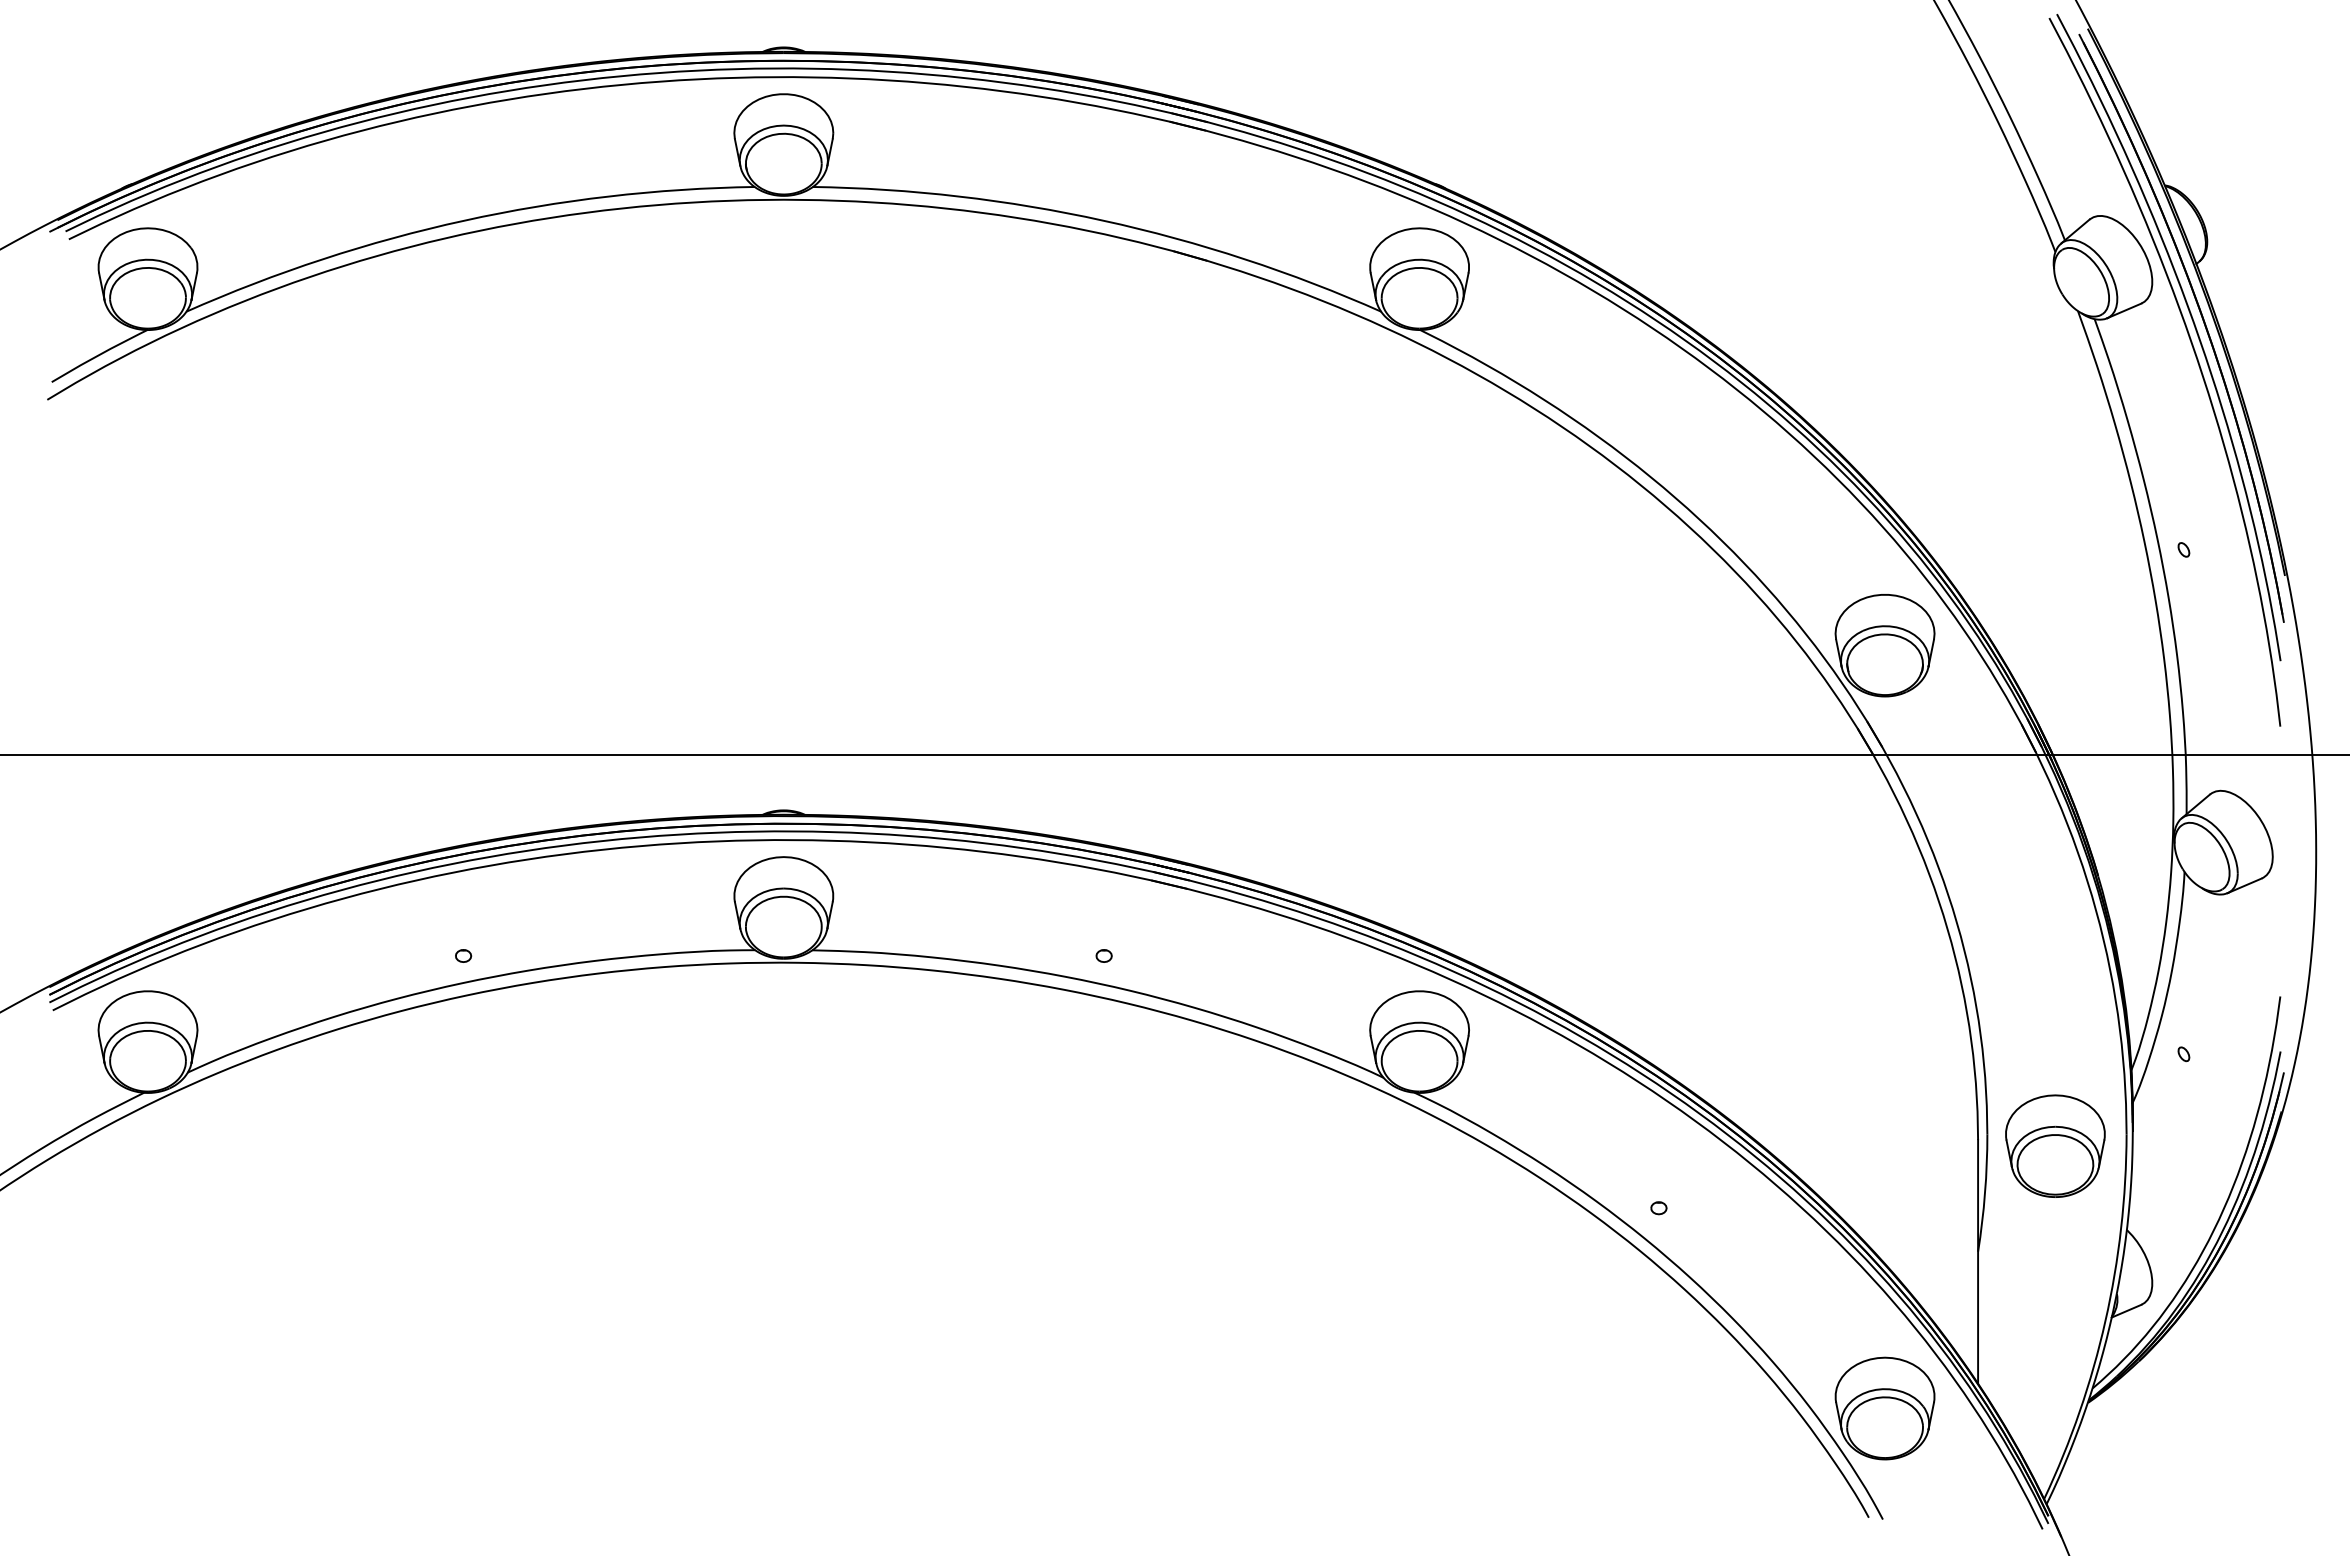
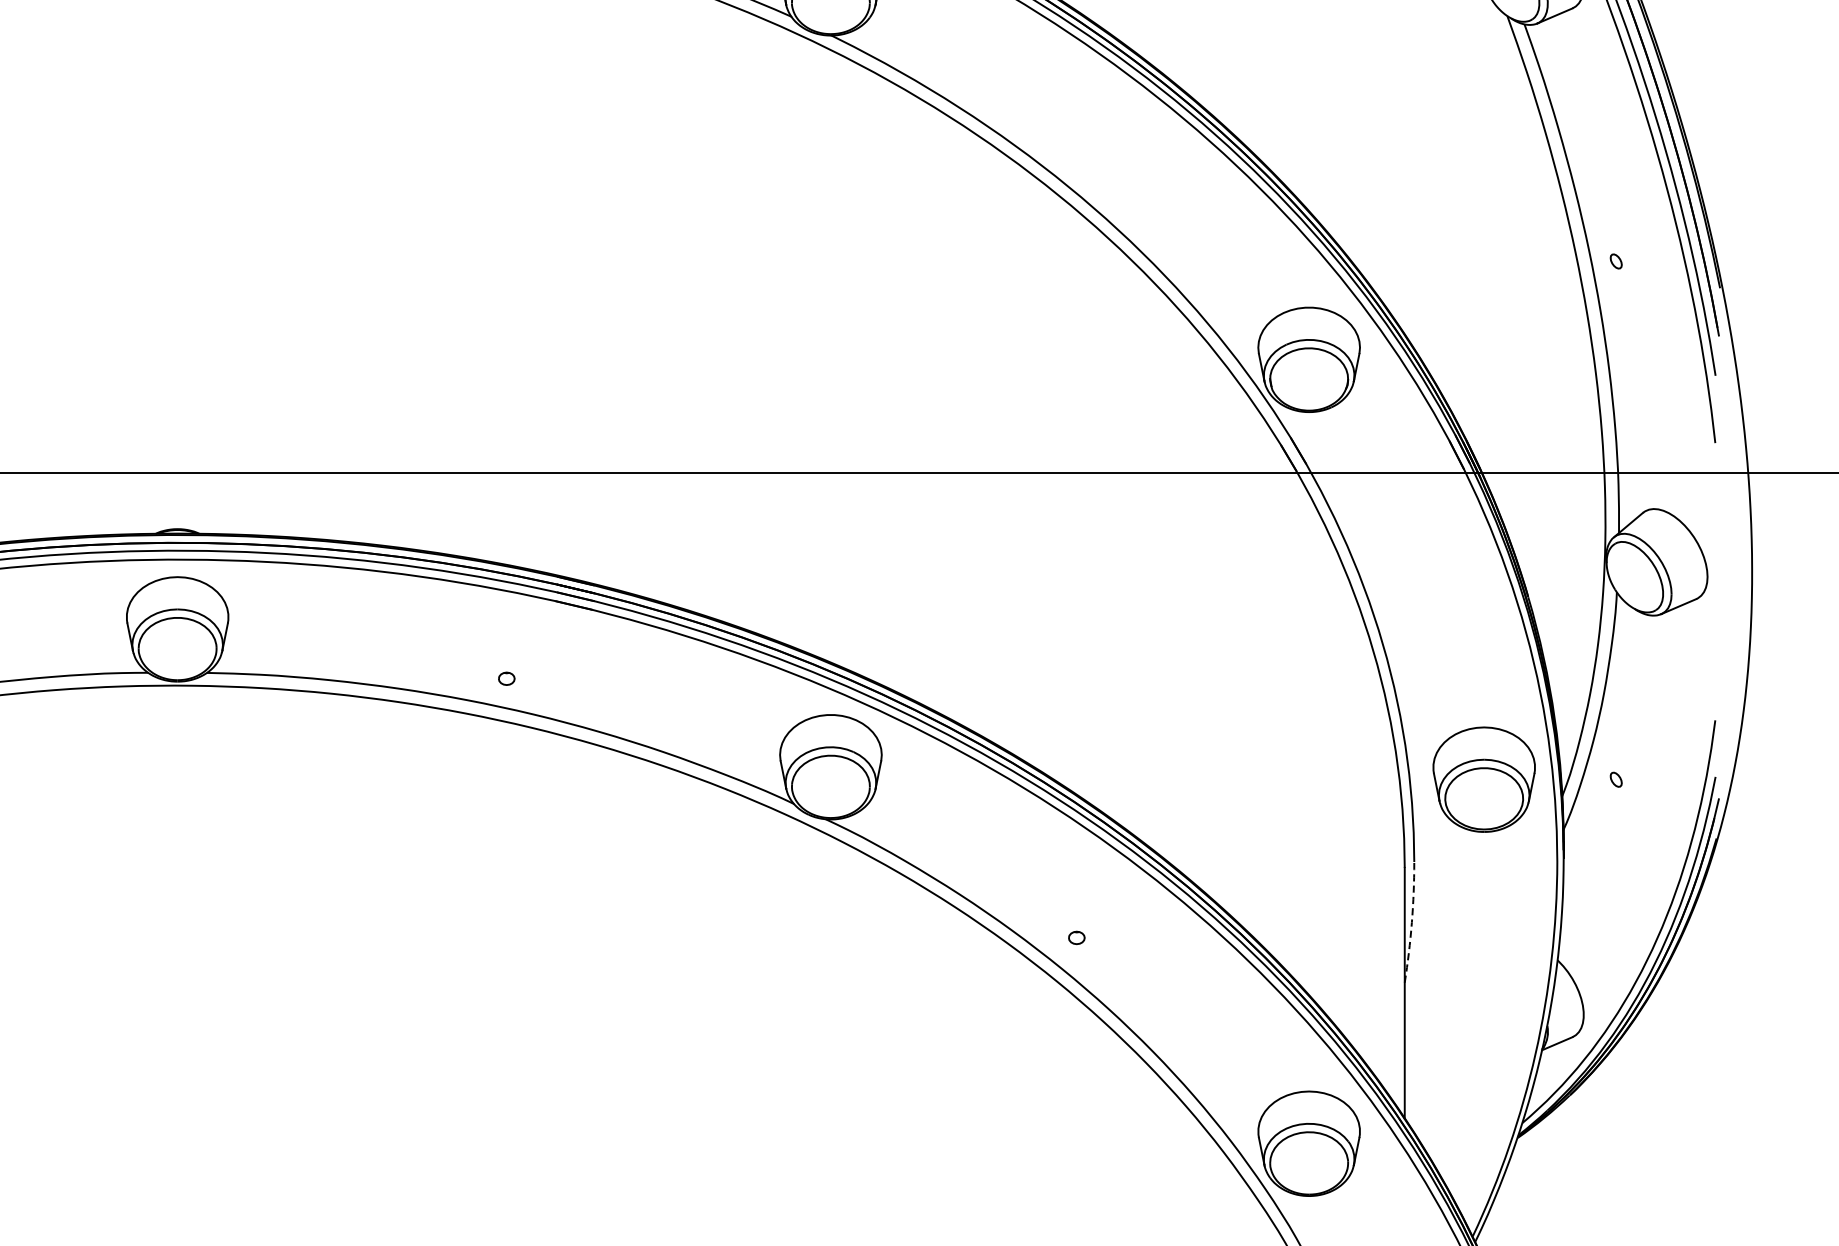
part: (2055, 1145) -> (1484, 778), moved
arc: (1985, 1193) -> (1412, 922), solid -> dashed

